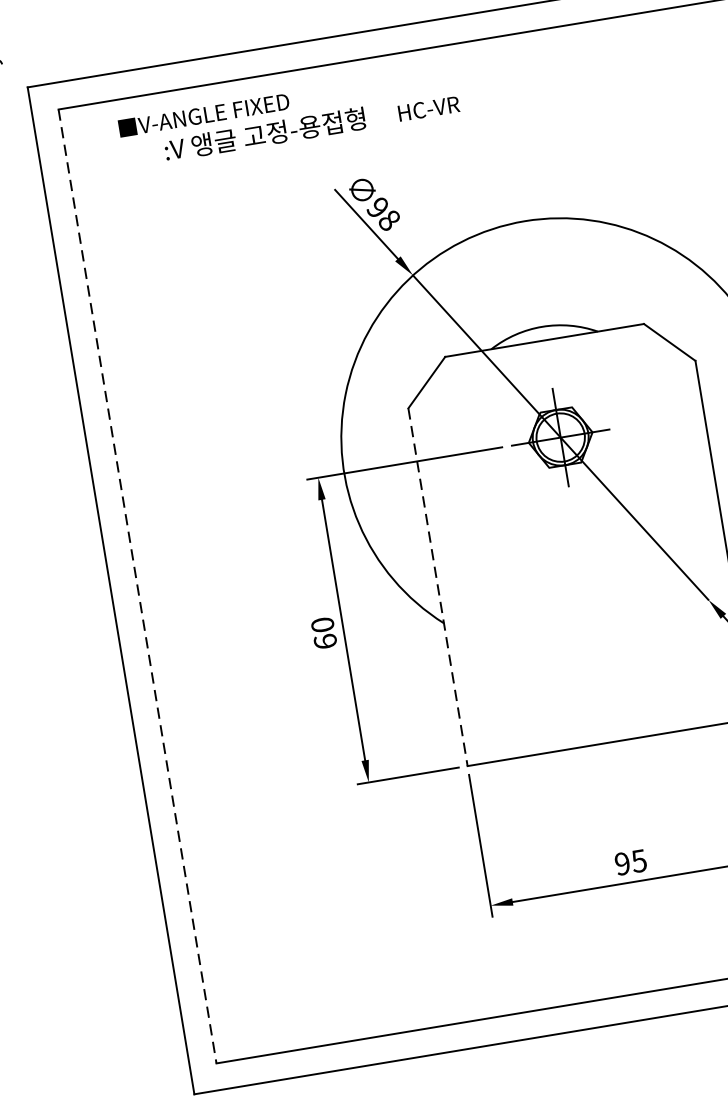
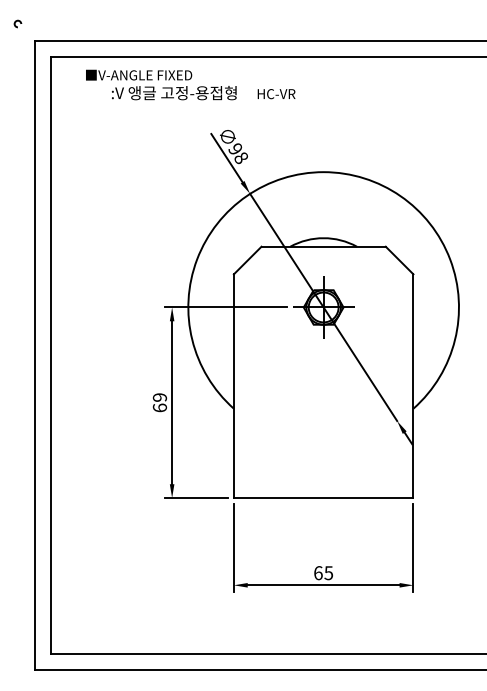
line: (138, 586) -> (51, 355), dashed -> solid
line: (437, 587) -> (233, 386), dashed -> solid
text: (322, 625) -> (159, 397), 60 -> 69
text: (622, 864) -> (318, 573), 95 -> 65

